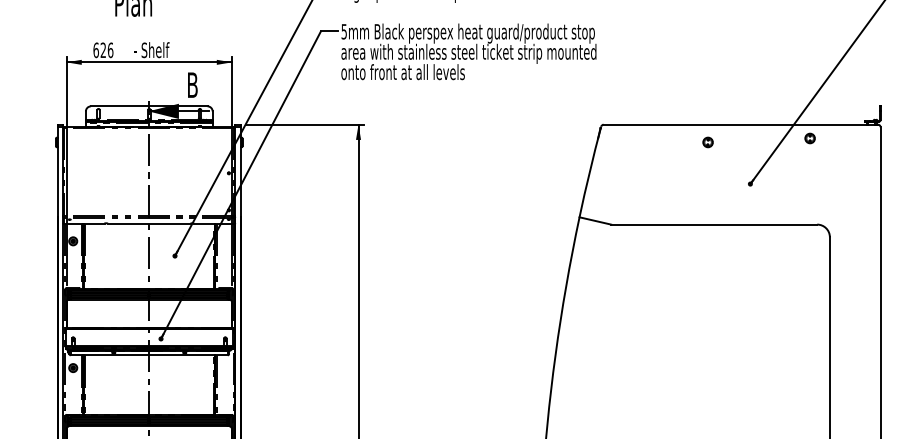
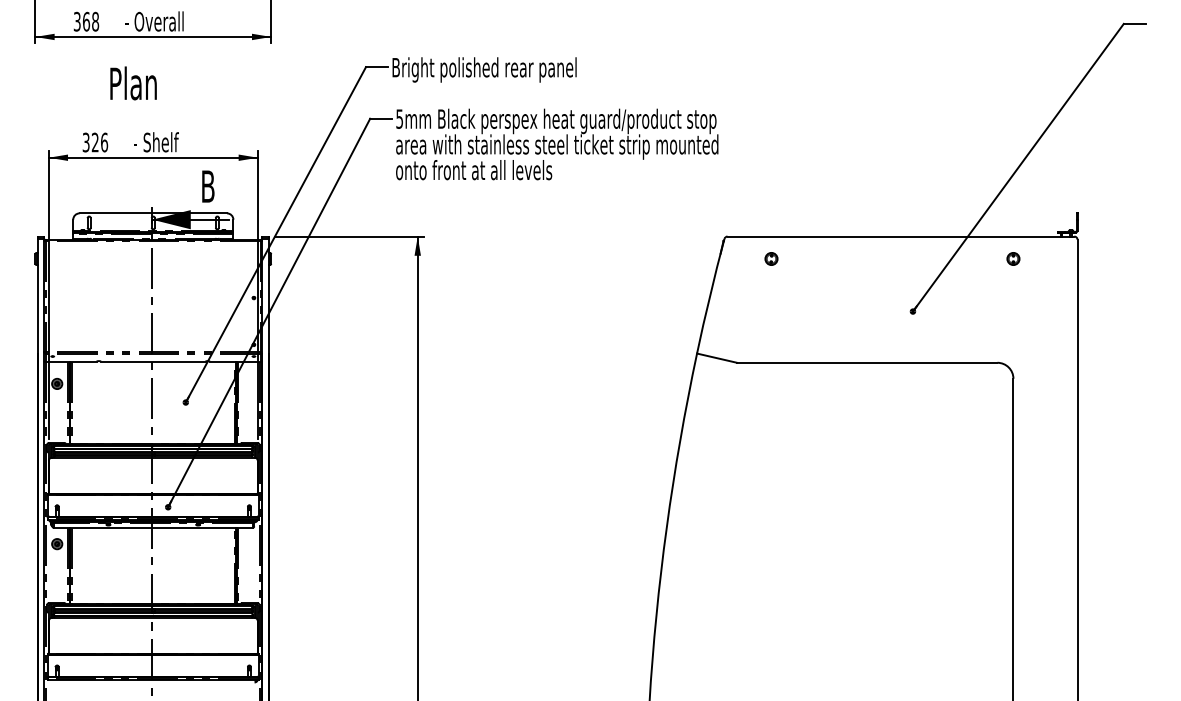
text: (95, 50) -> (85, 142), 626 -> 326
part: (810, 138) -> (1013, 258), moved
part: (708, 142) -> (771, 258), moved

